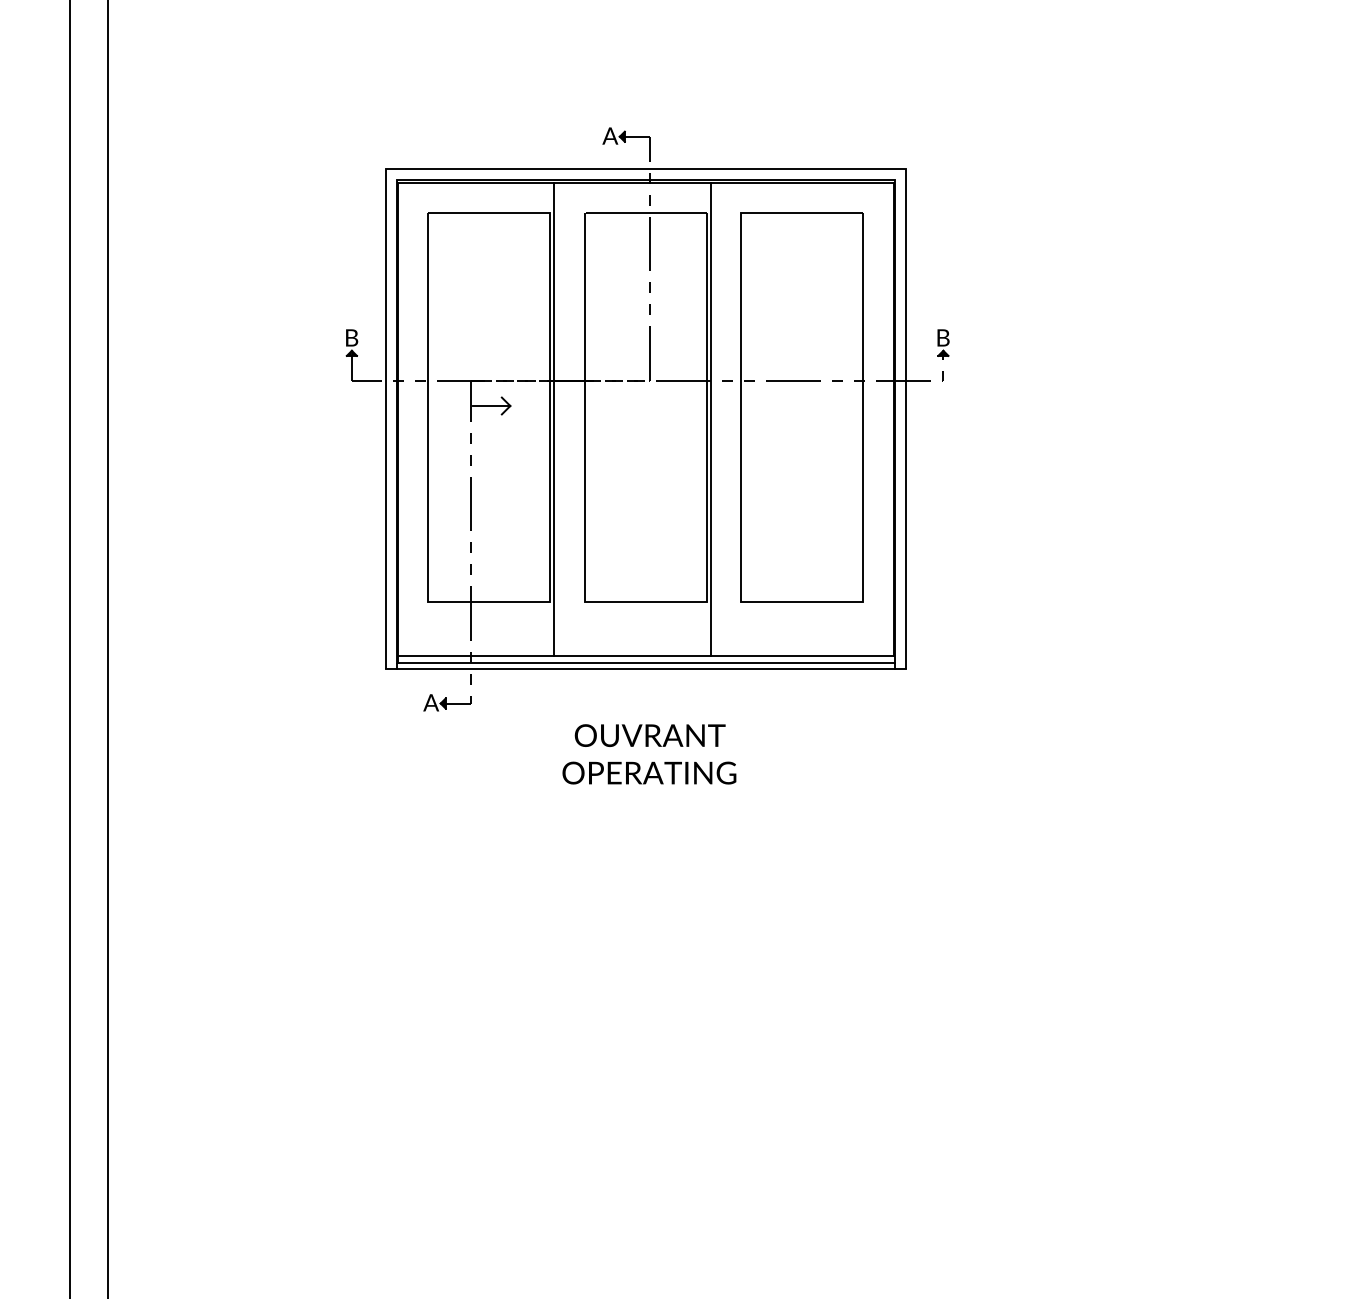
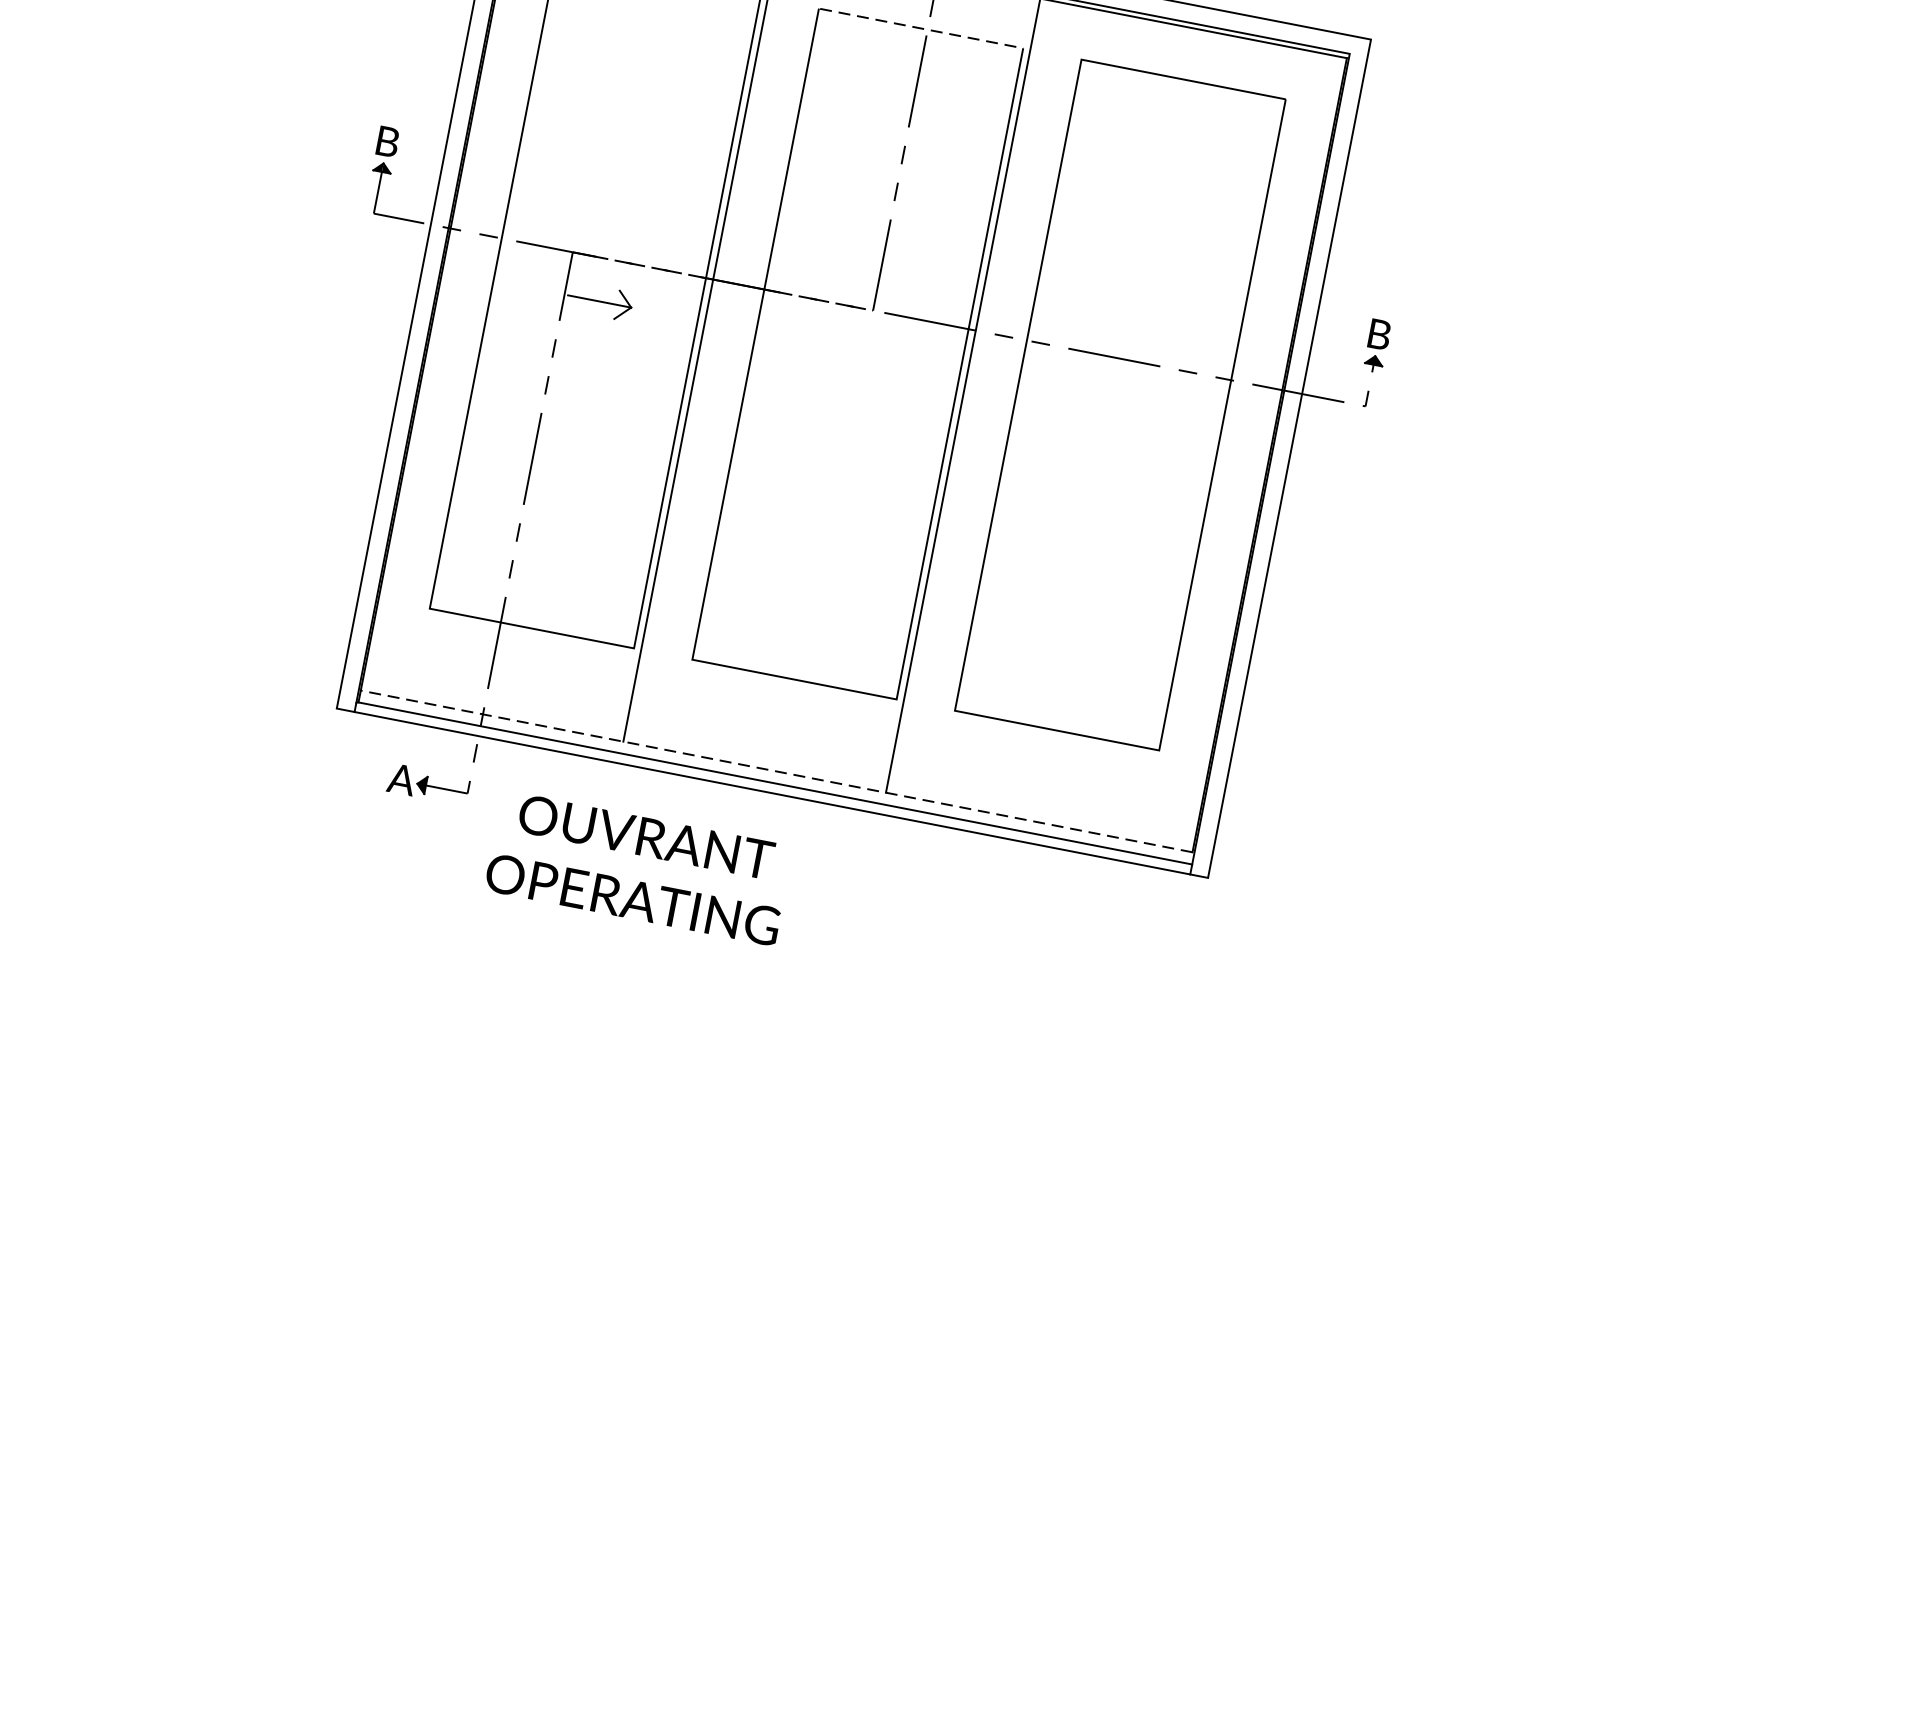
line: (646, 213) -> (922, 29), solid -> dashed
line: (645, 656) -> (776, 771), solid -> dashed
text: (649, 754) -> (639, 868), moved

